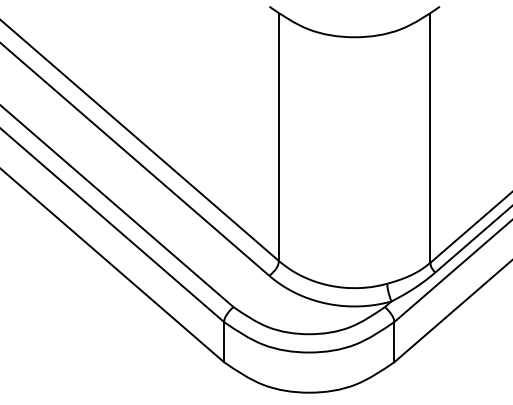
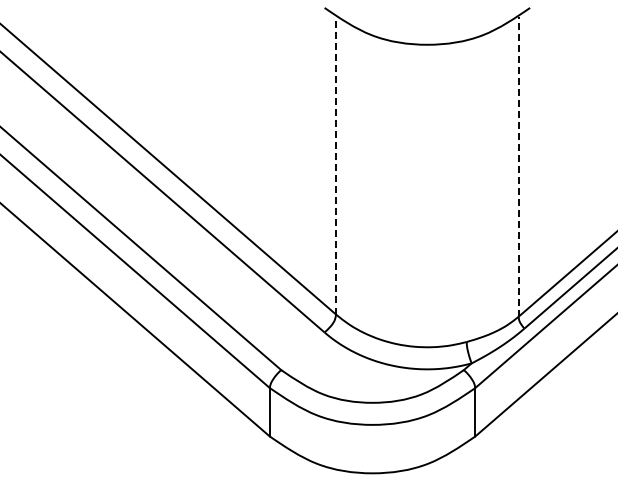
line: (279, 137) -> (336, 165), solid -> dashed
line: (430, 138) -> (518, 166), solid -> dashed

